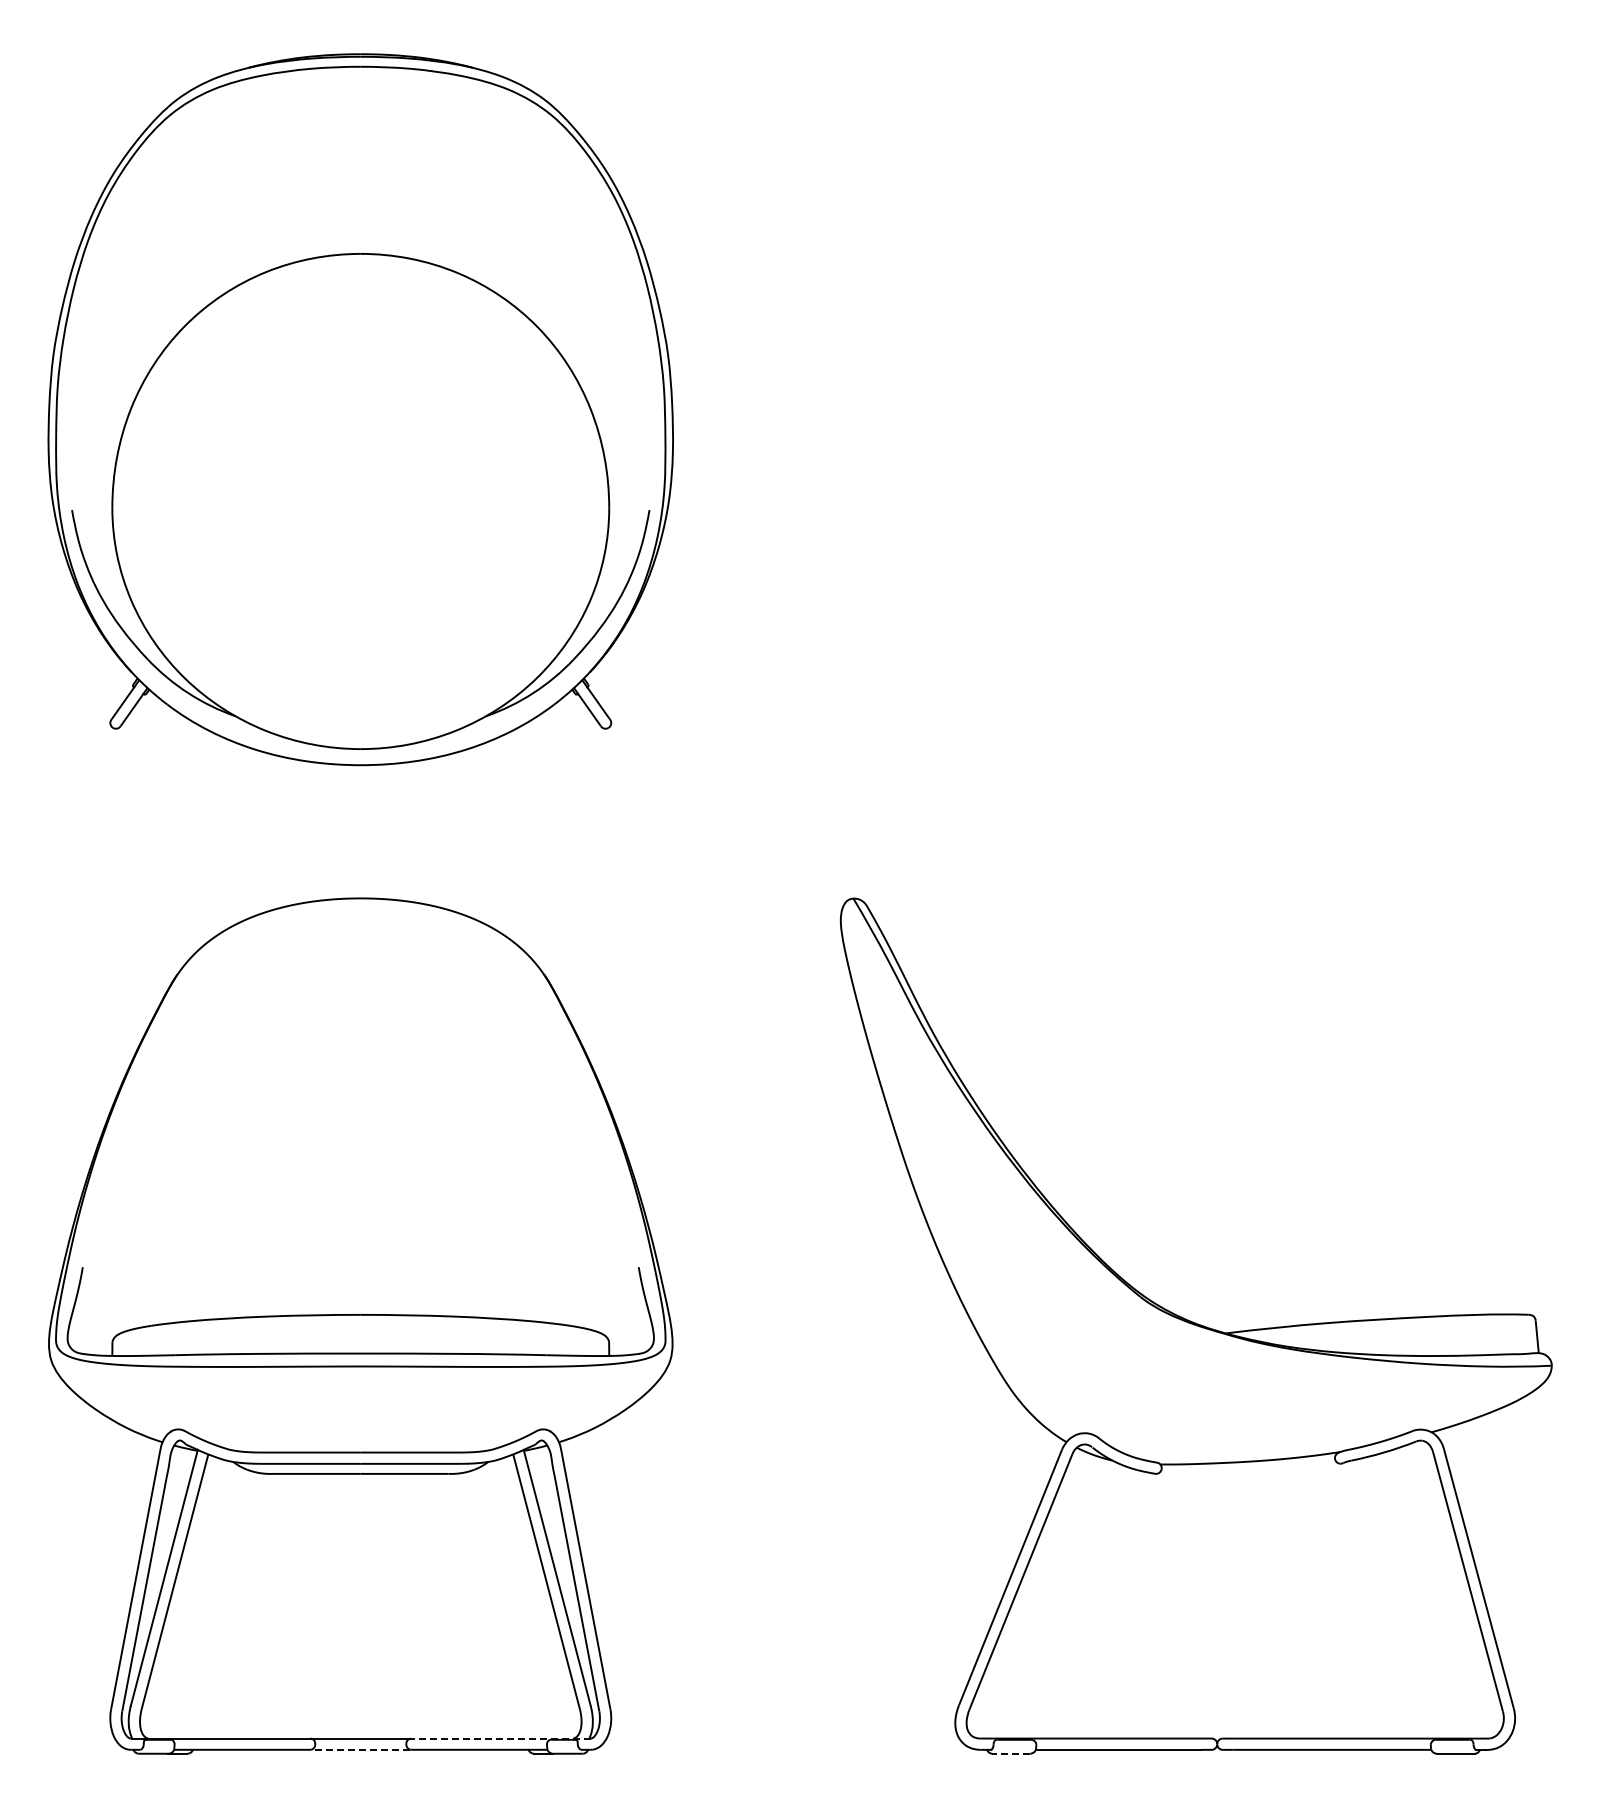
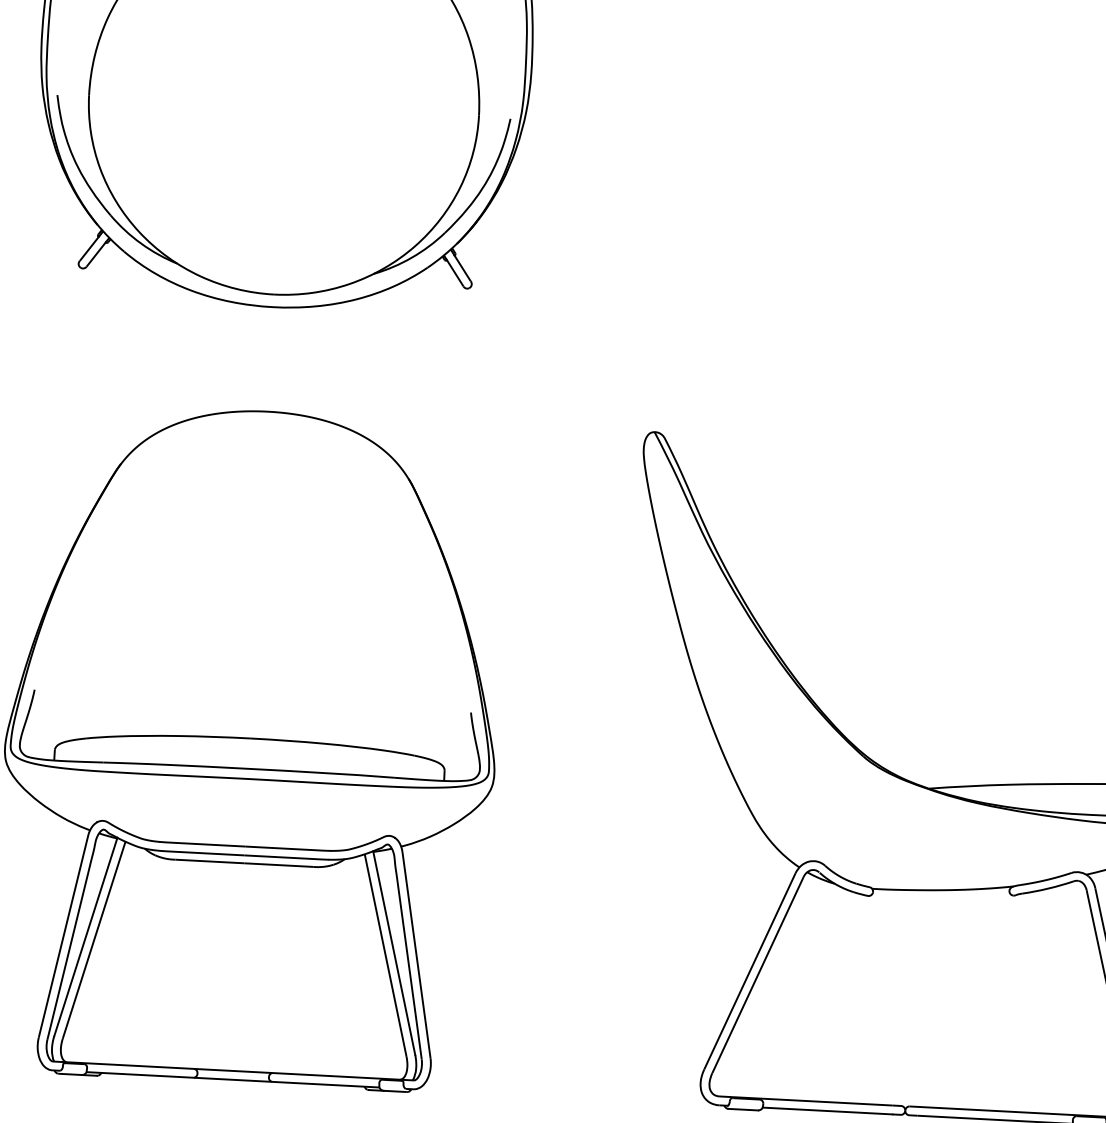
line: (500, 1738) -> (343, 1076), dashed -> solid
line: (360, 1749) -> (232, 1079), dashed -> solid
line: (1011, 1753) -> (743, 1109), dashed -> solid

